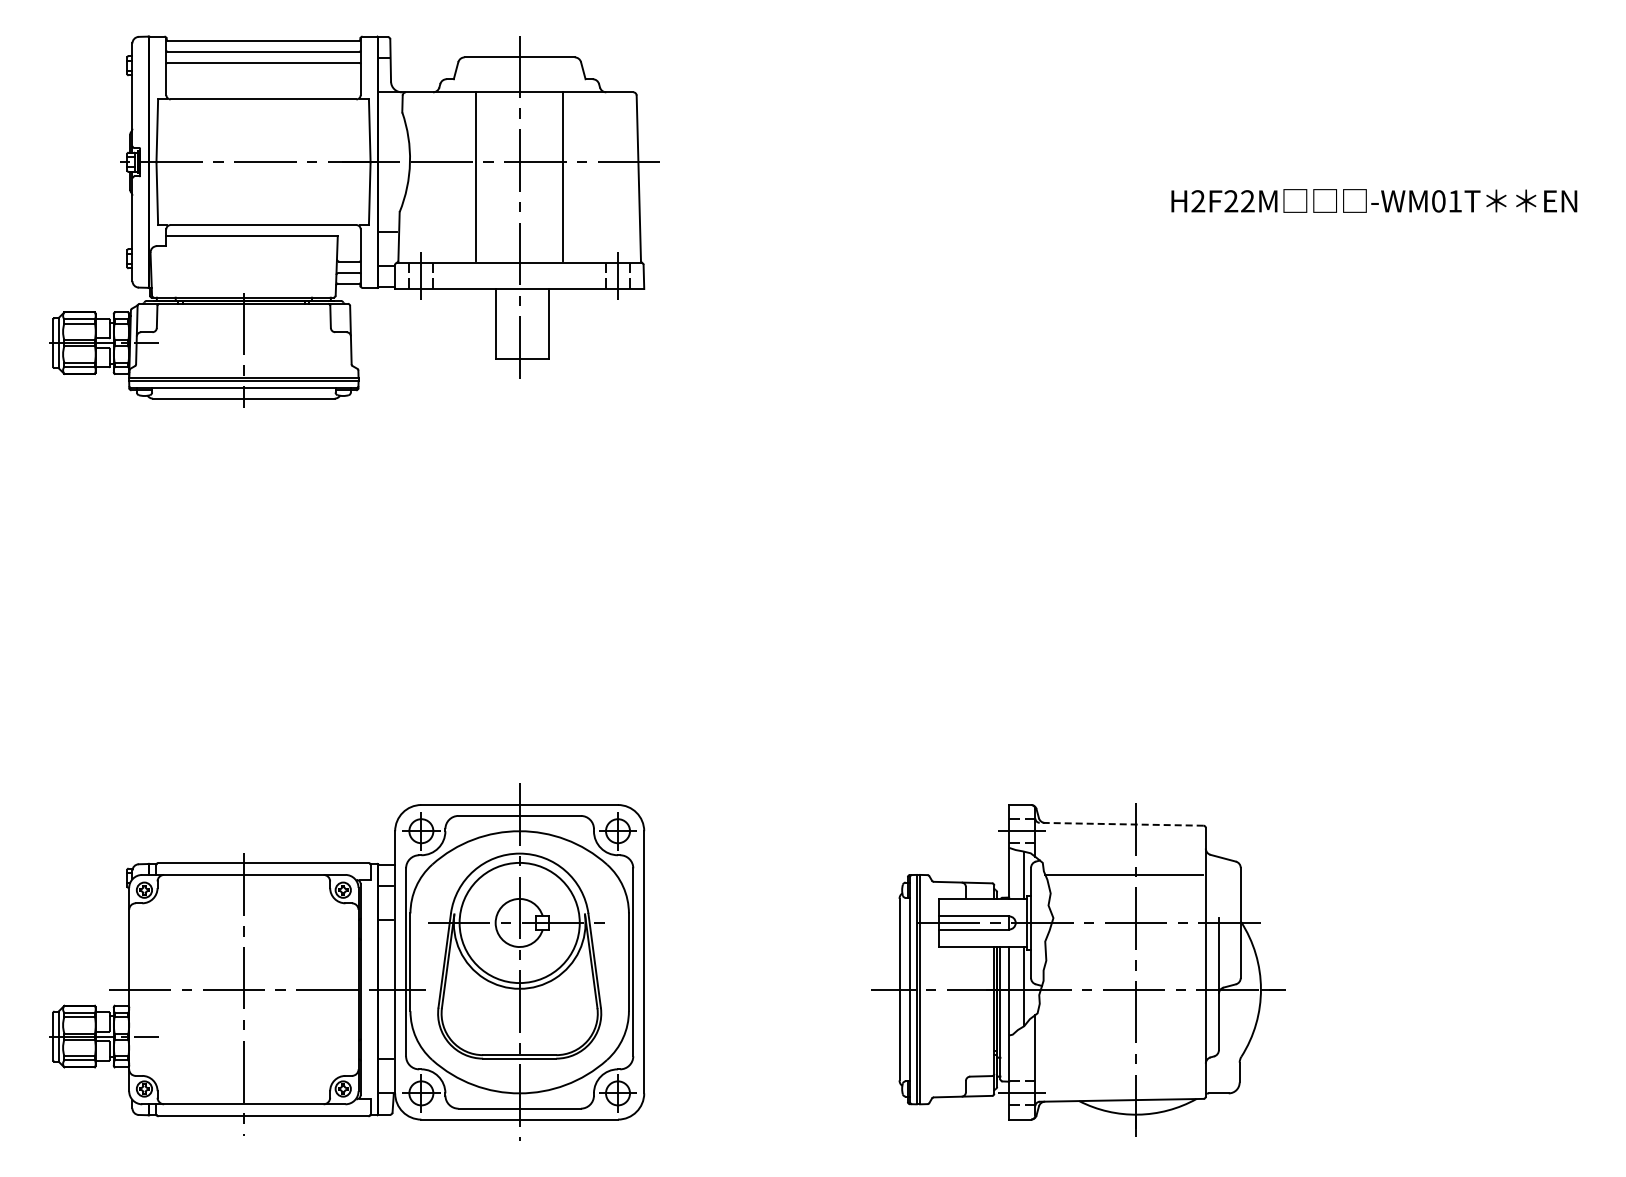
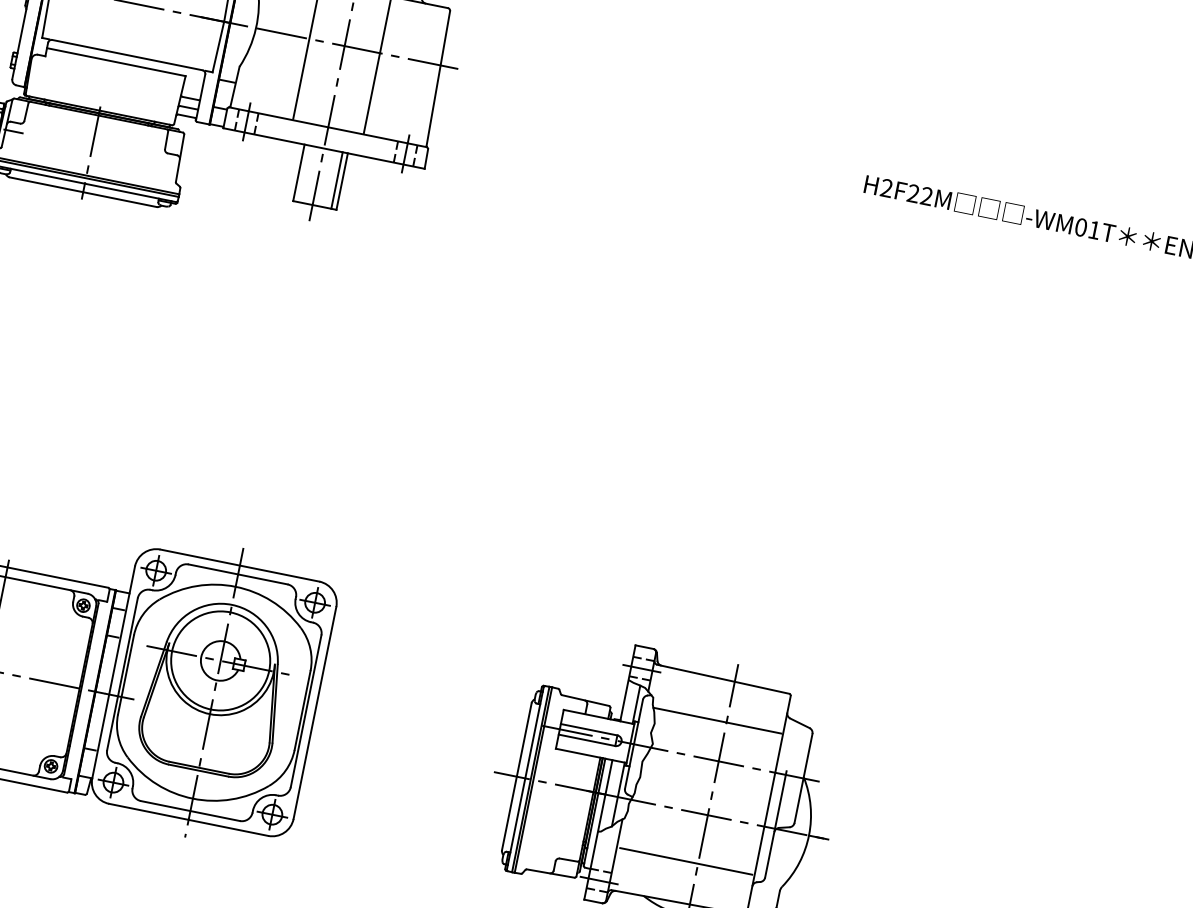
line: (542, 323) -> (336, 180), added
line: (1121, 824) -> (723, 679), dashed -> solid
line: (1120, 1049) -> (685, 861), added

